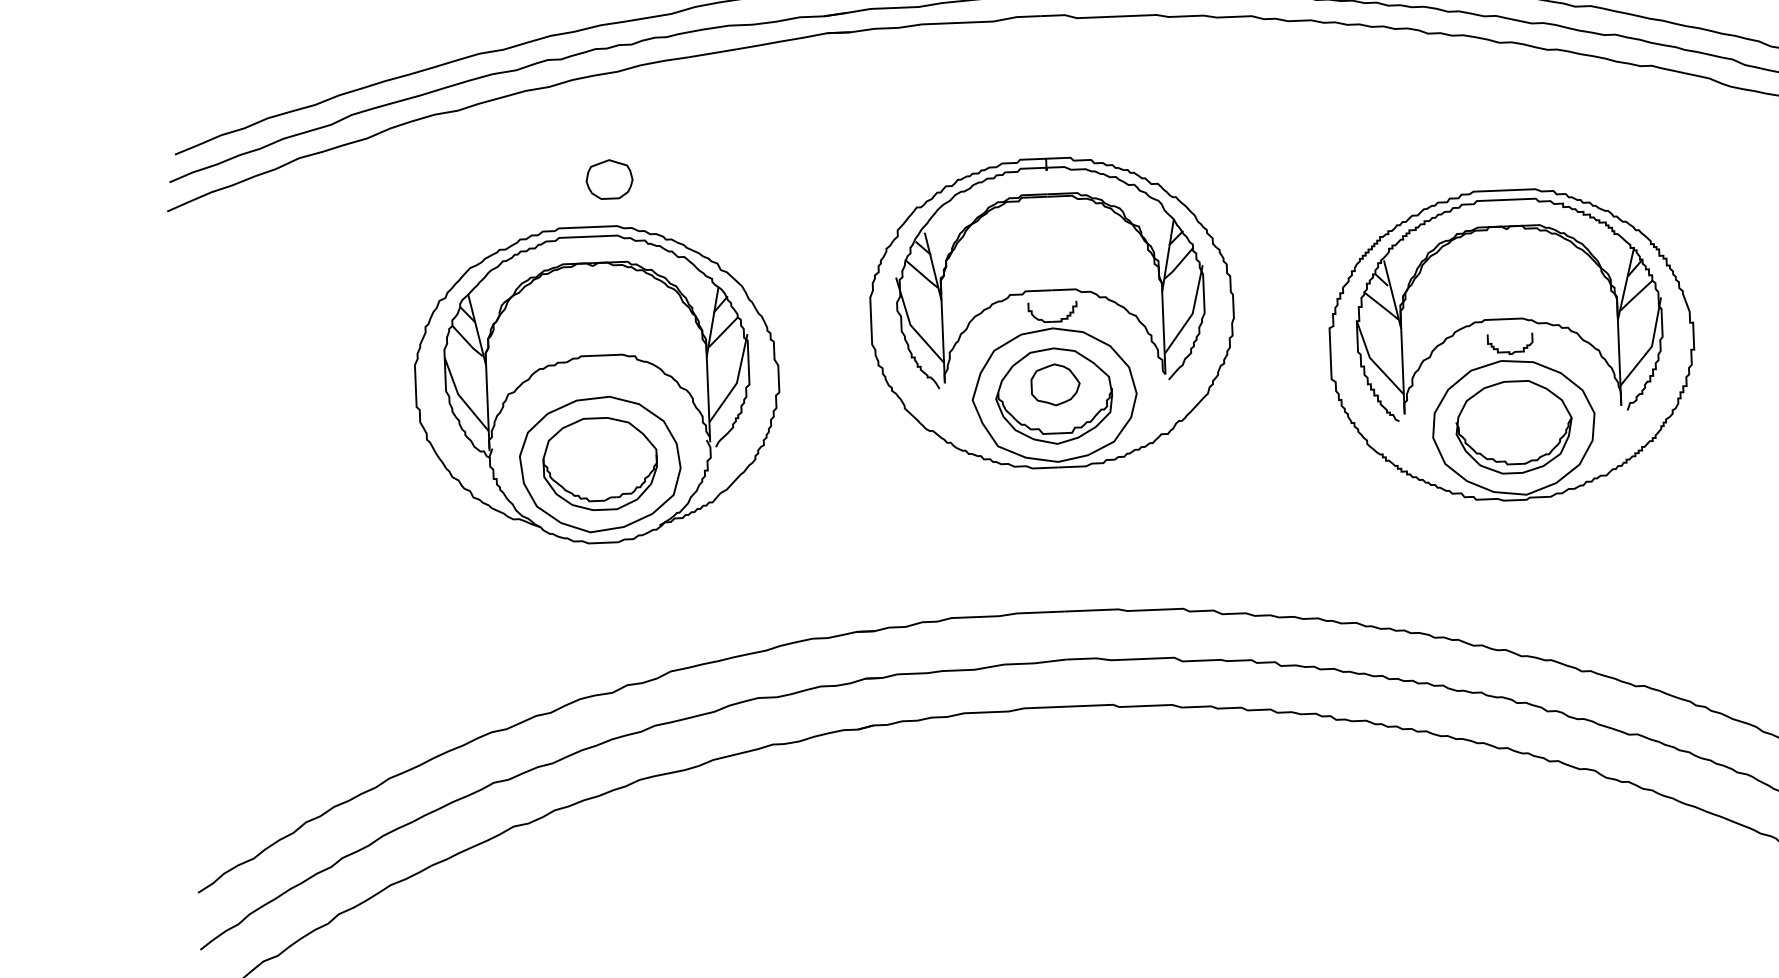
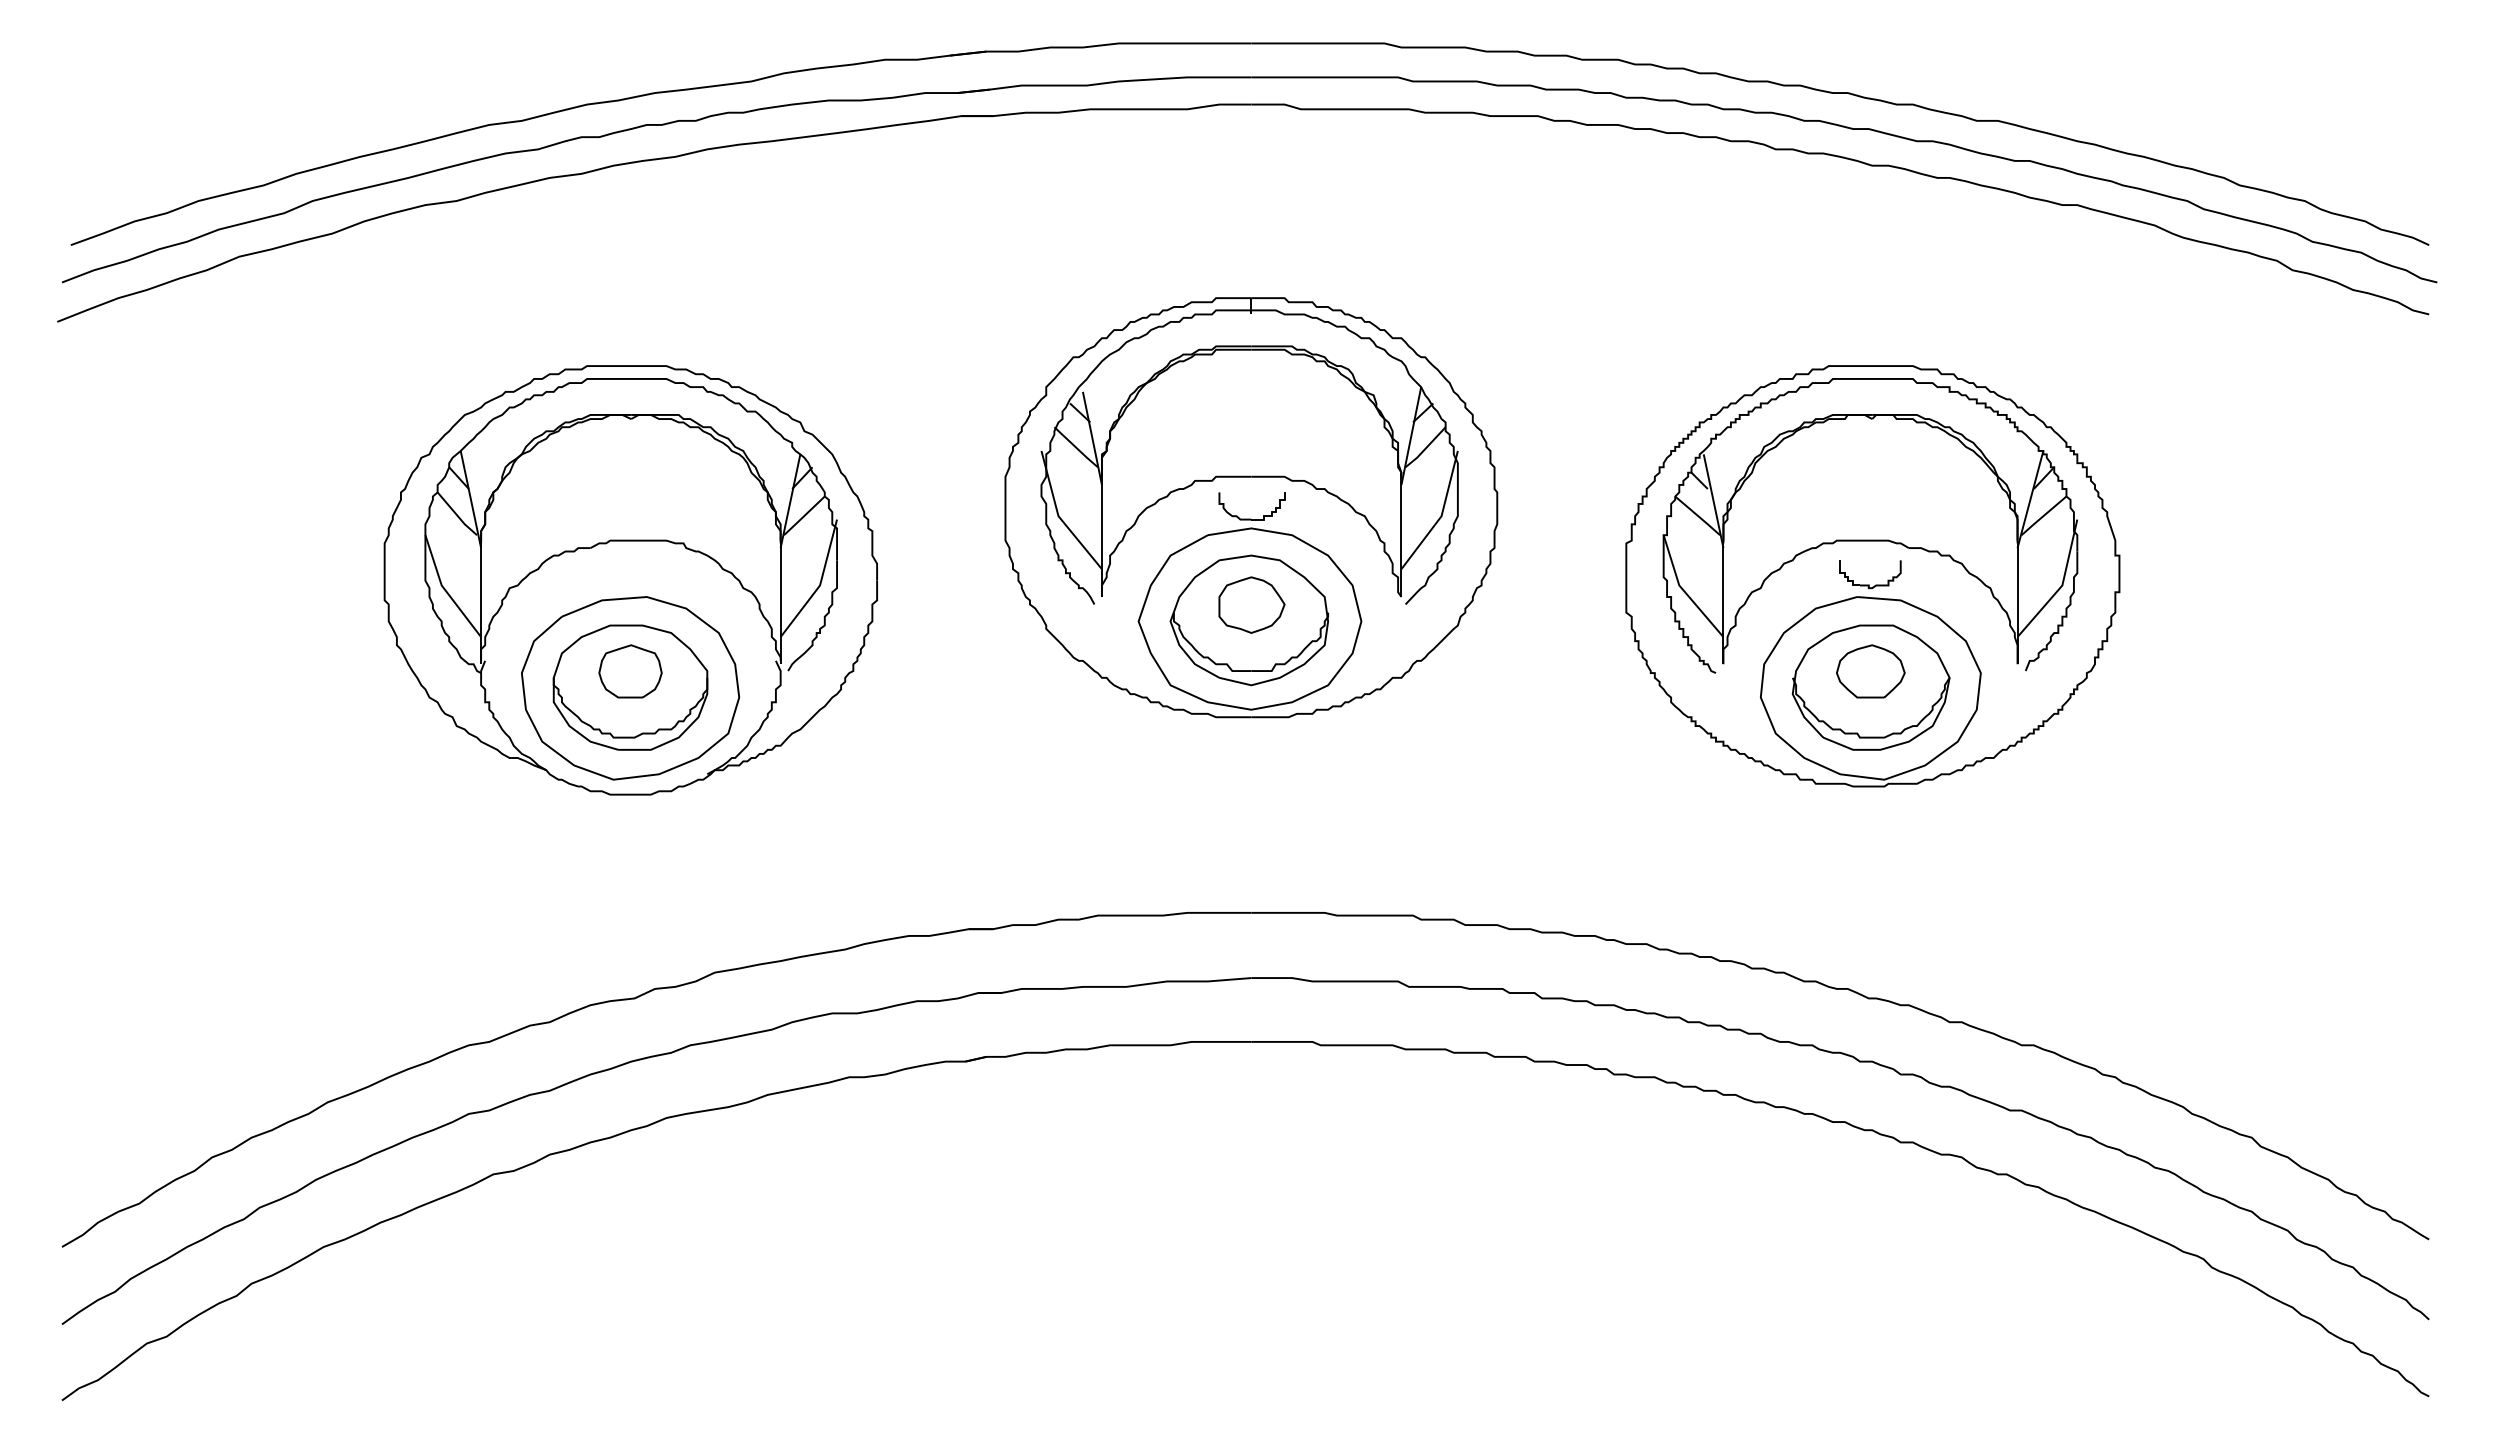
part: (609, 179) -> (630, 671), moved
part: (1513, 415) -> (1870, 671), added

